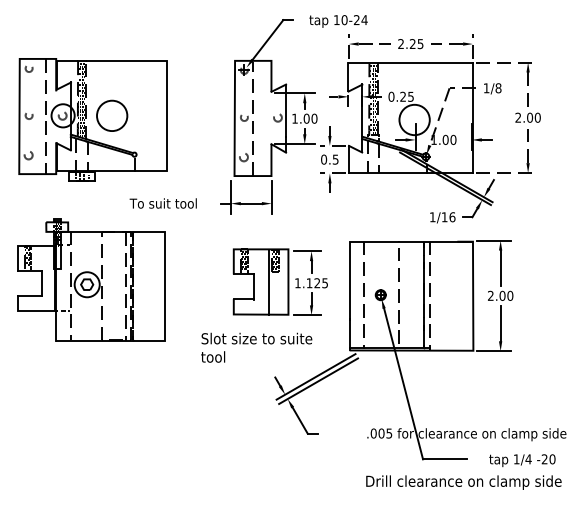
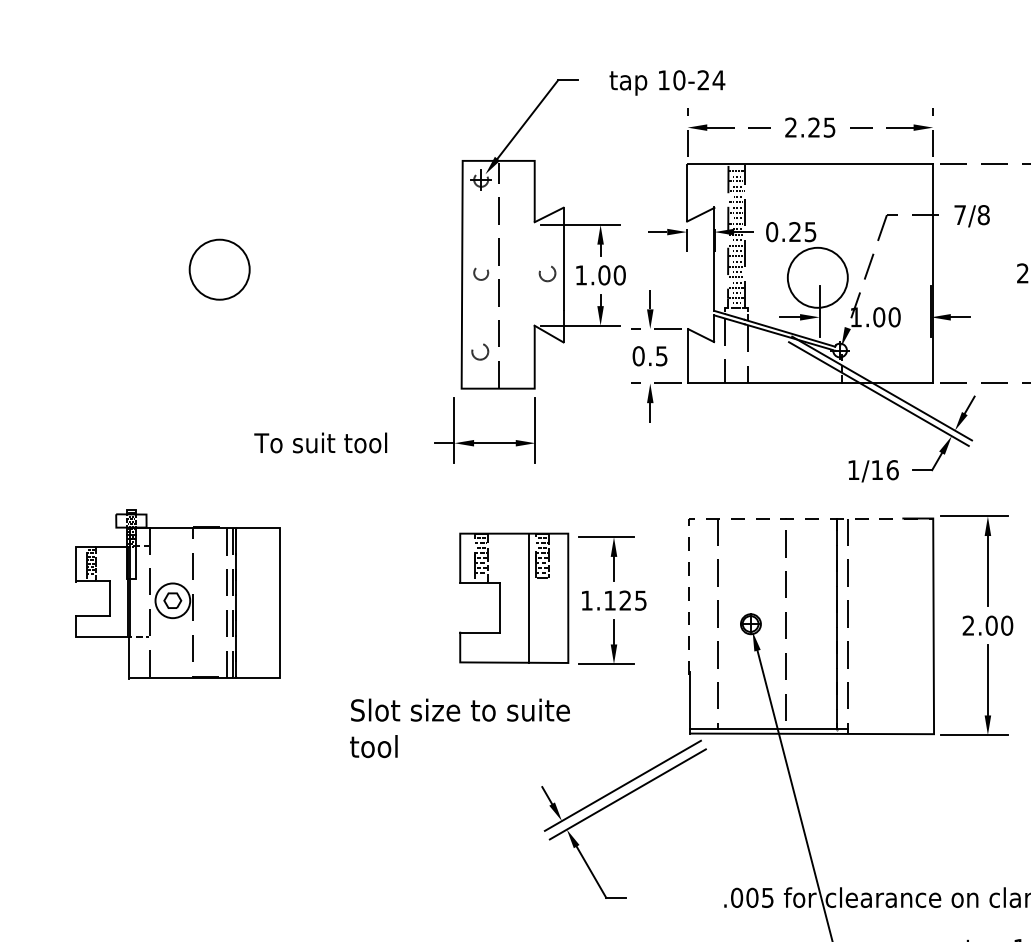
text: (486, 88) -> (959, 215), 1/8 -> 7/8
part: (92, 119) -> (180, 276), removed
line: (371, 241) -> (732, 518), solid -> dashed
part: (91, 279) -> (178, 593), size x0.7
text: (256, 347) -> (459, 727), moved

